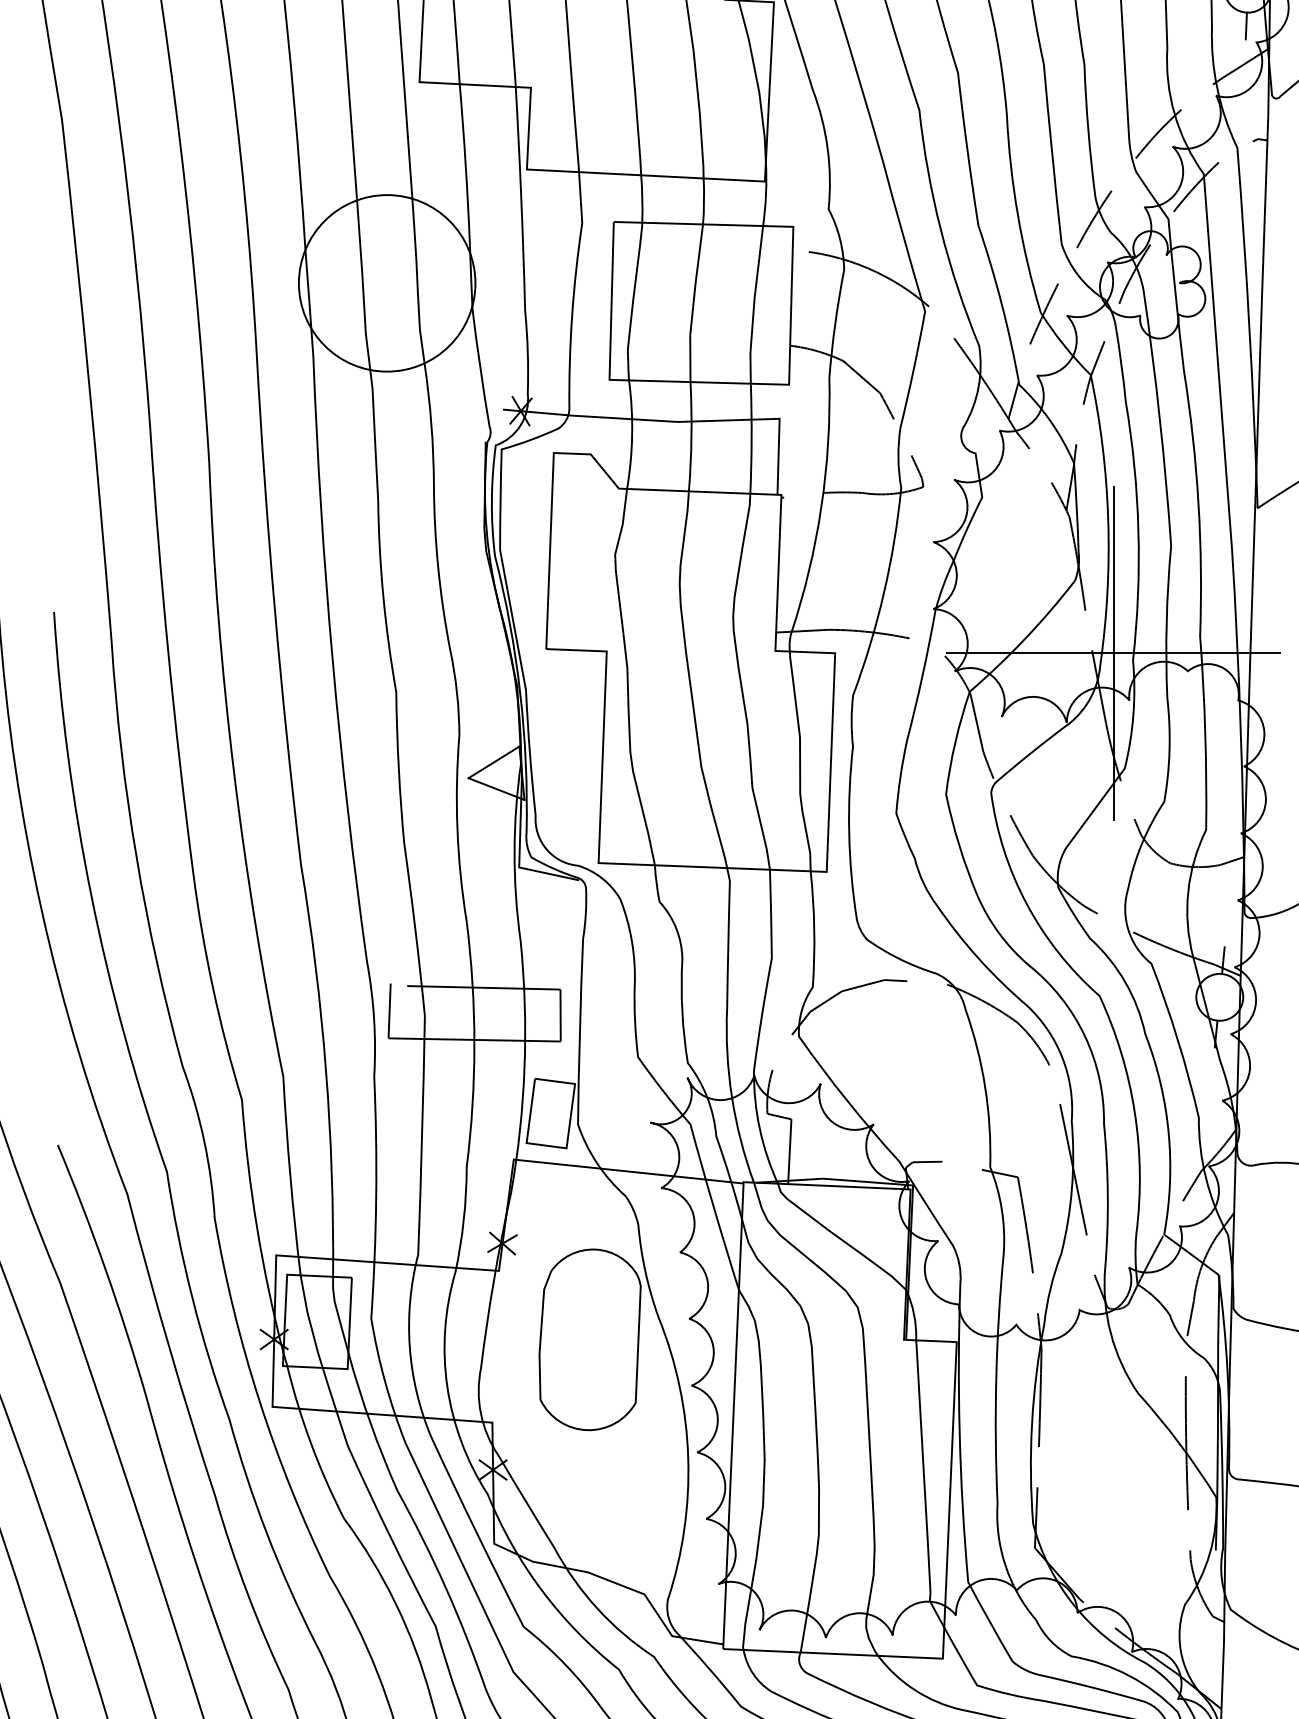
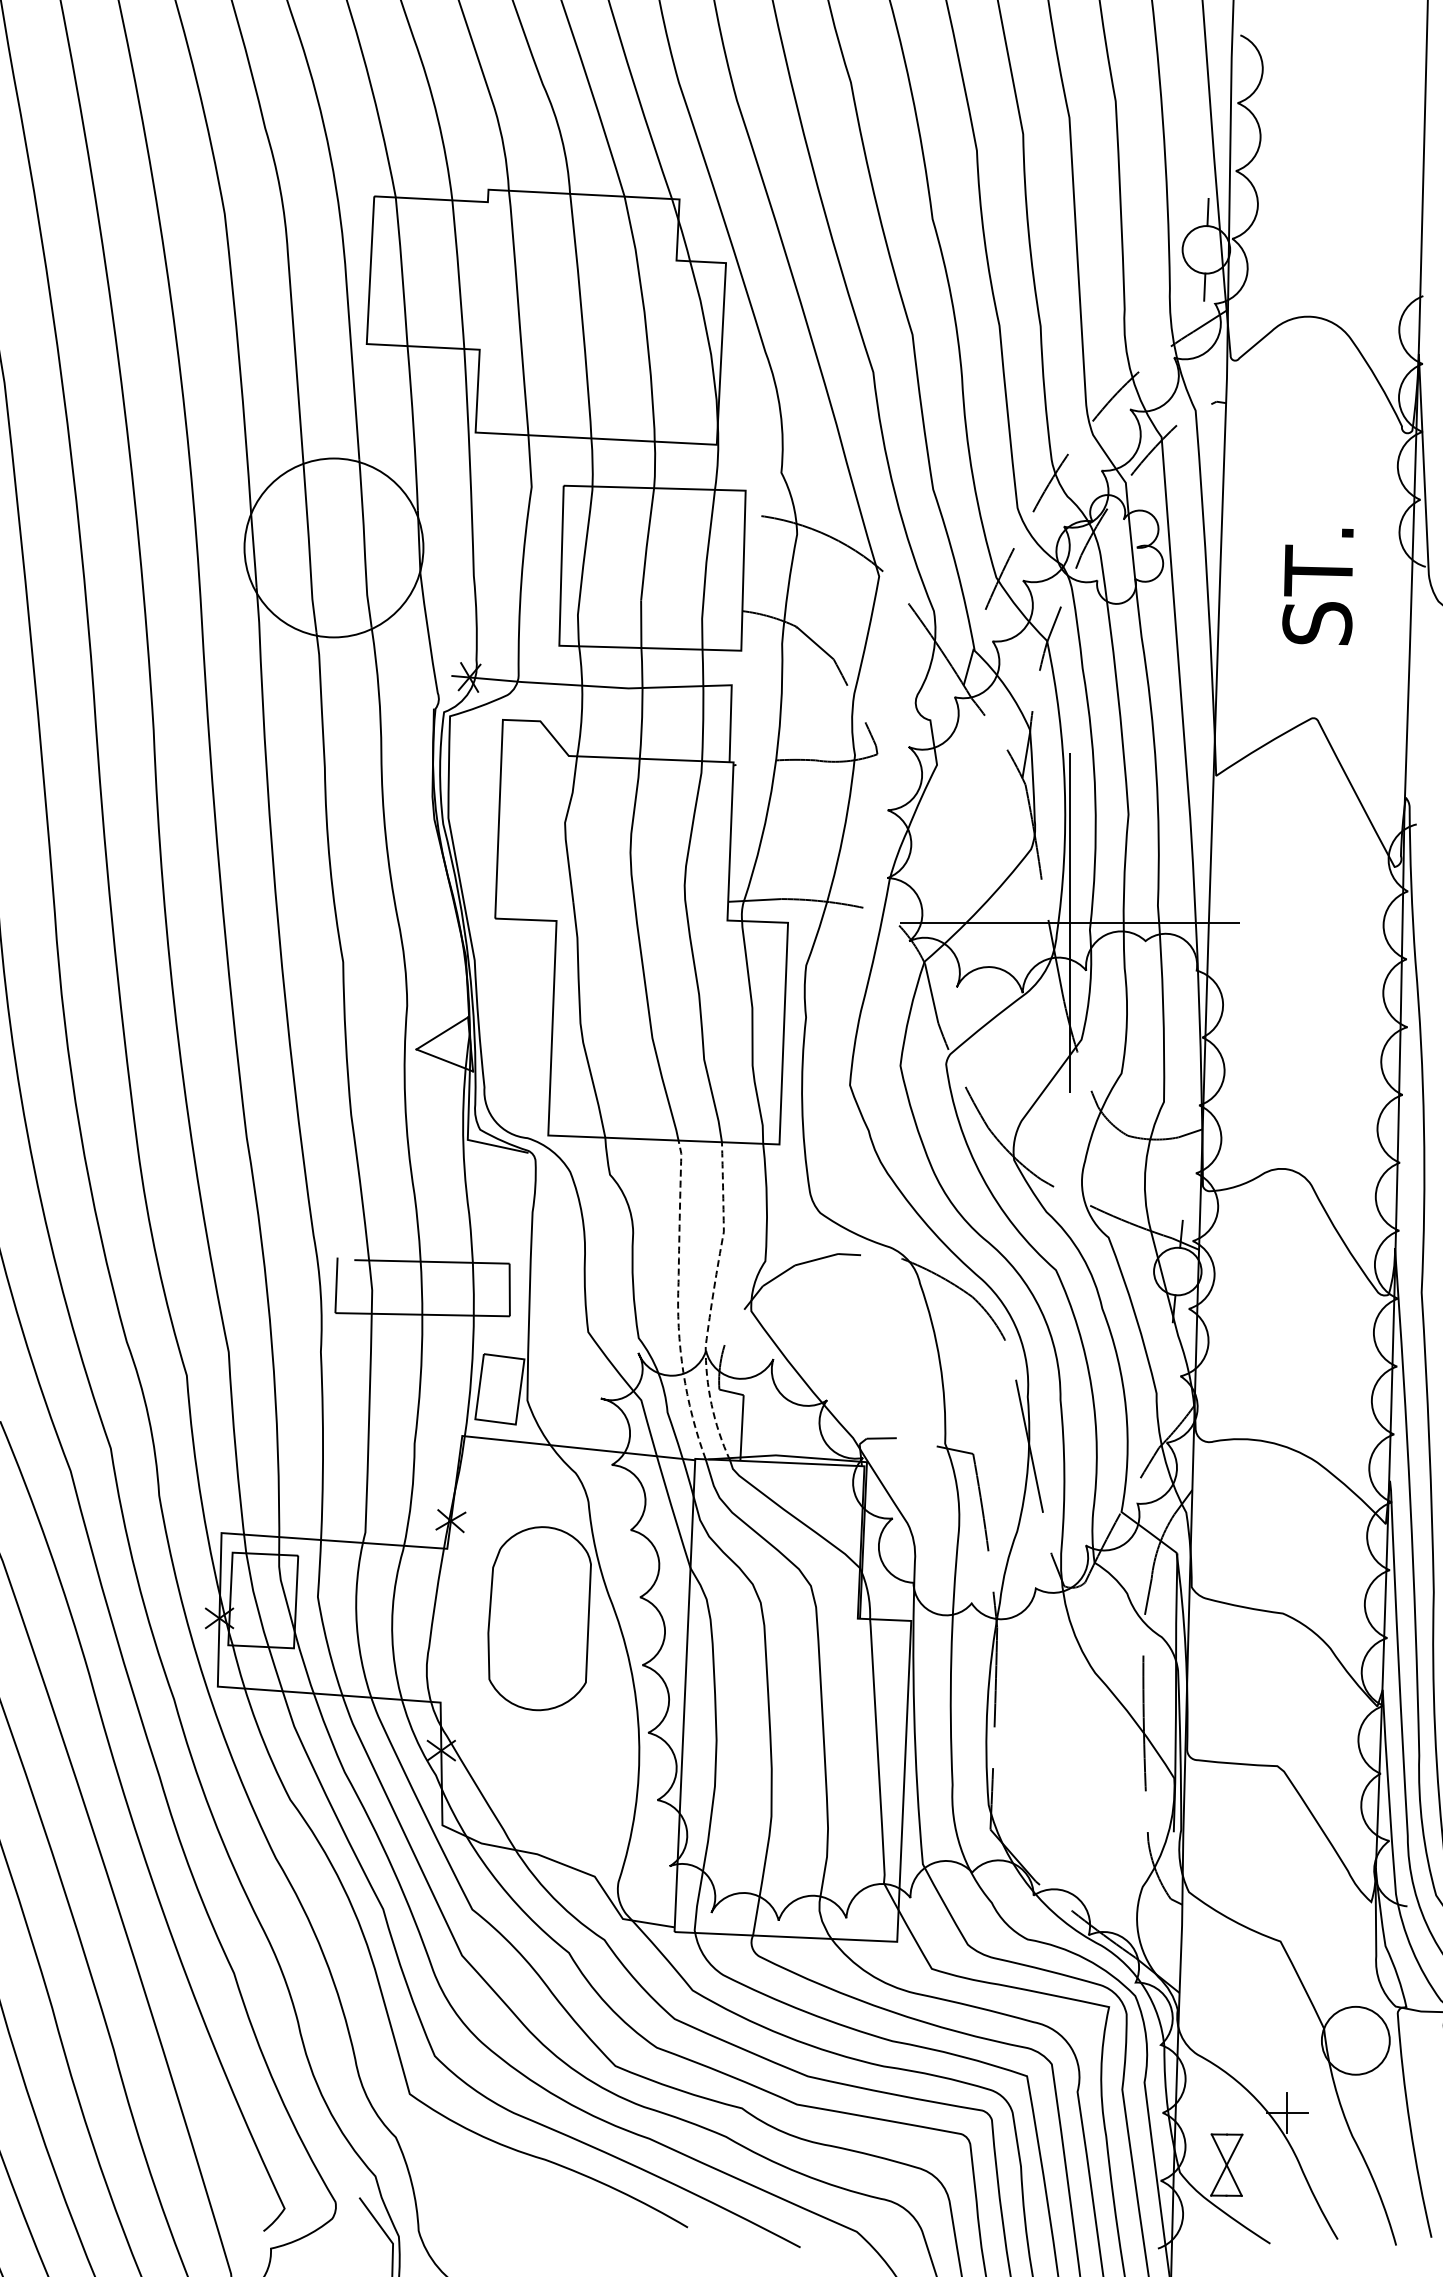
line: (759, 1028) -> (711, 1303), solid -> dashed
line: (727, 1031) -> (678, 1306), solid -> dashed

